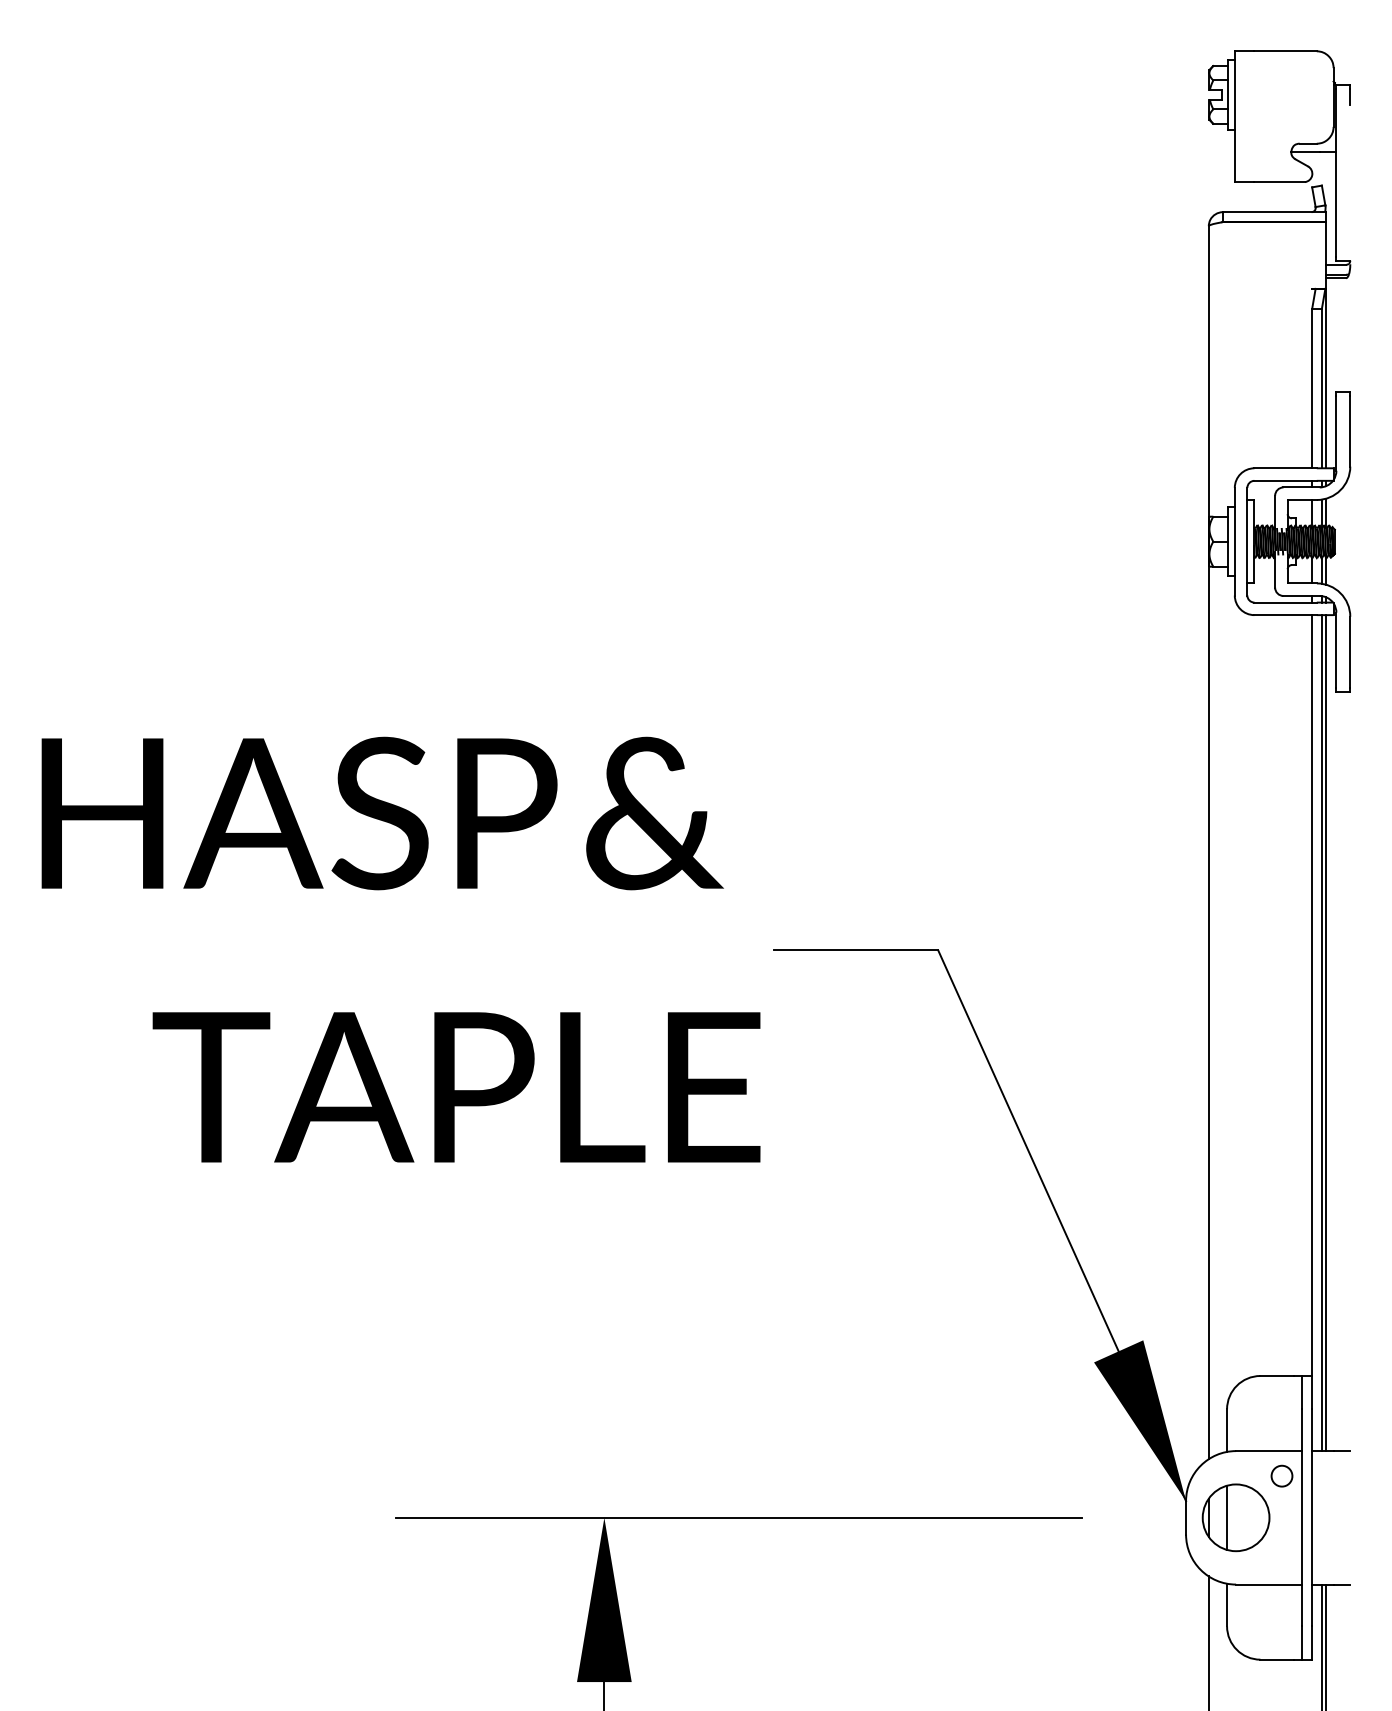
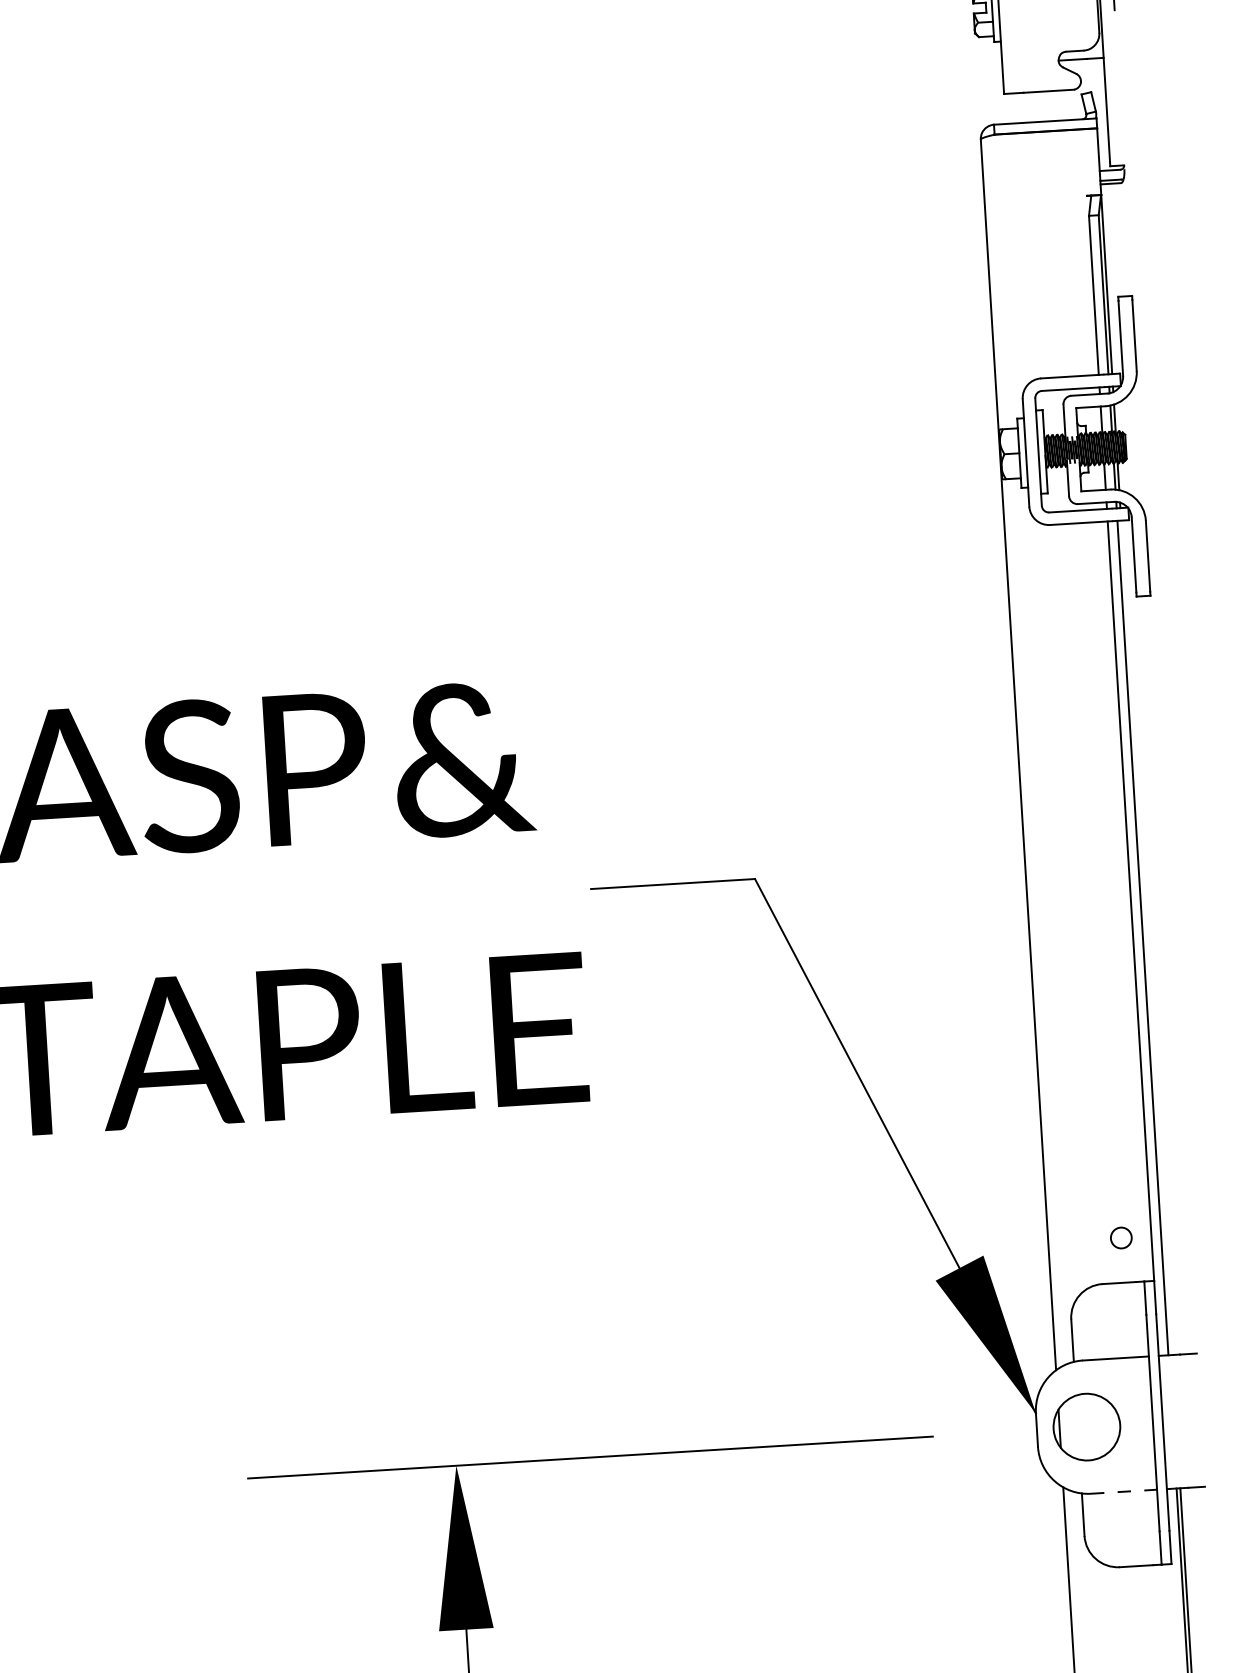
line: (1325, 1033) -> (1146, 938), removed
circle: (1281, 1475) -> (1120, 1237), moved
line: (1227, 1517) -> (1078, 1427), removed
line: (1269, 1584) -> (1124, 1491), solid -> dashed

